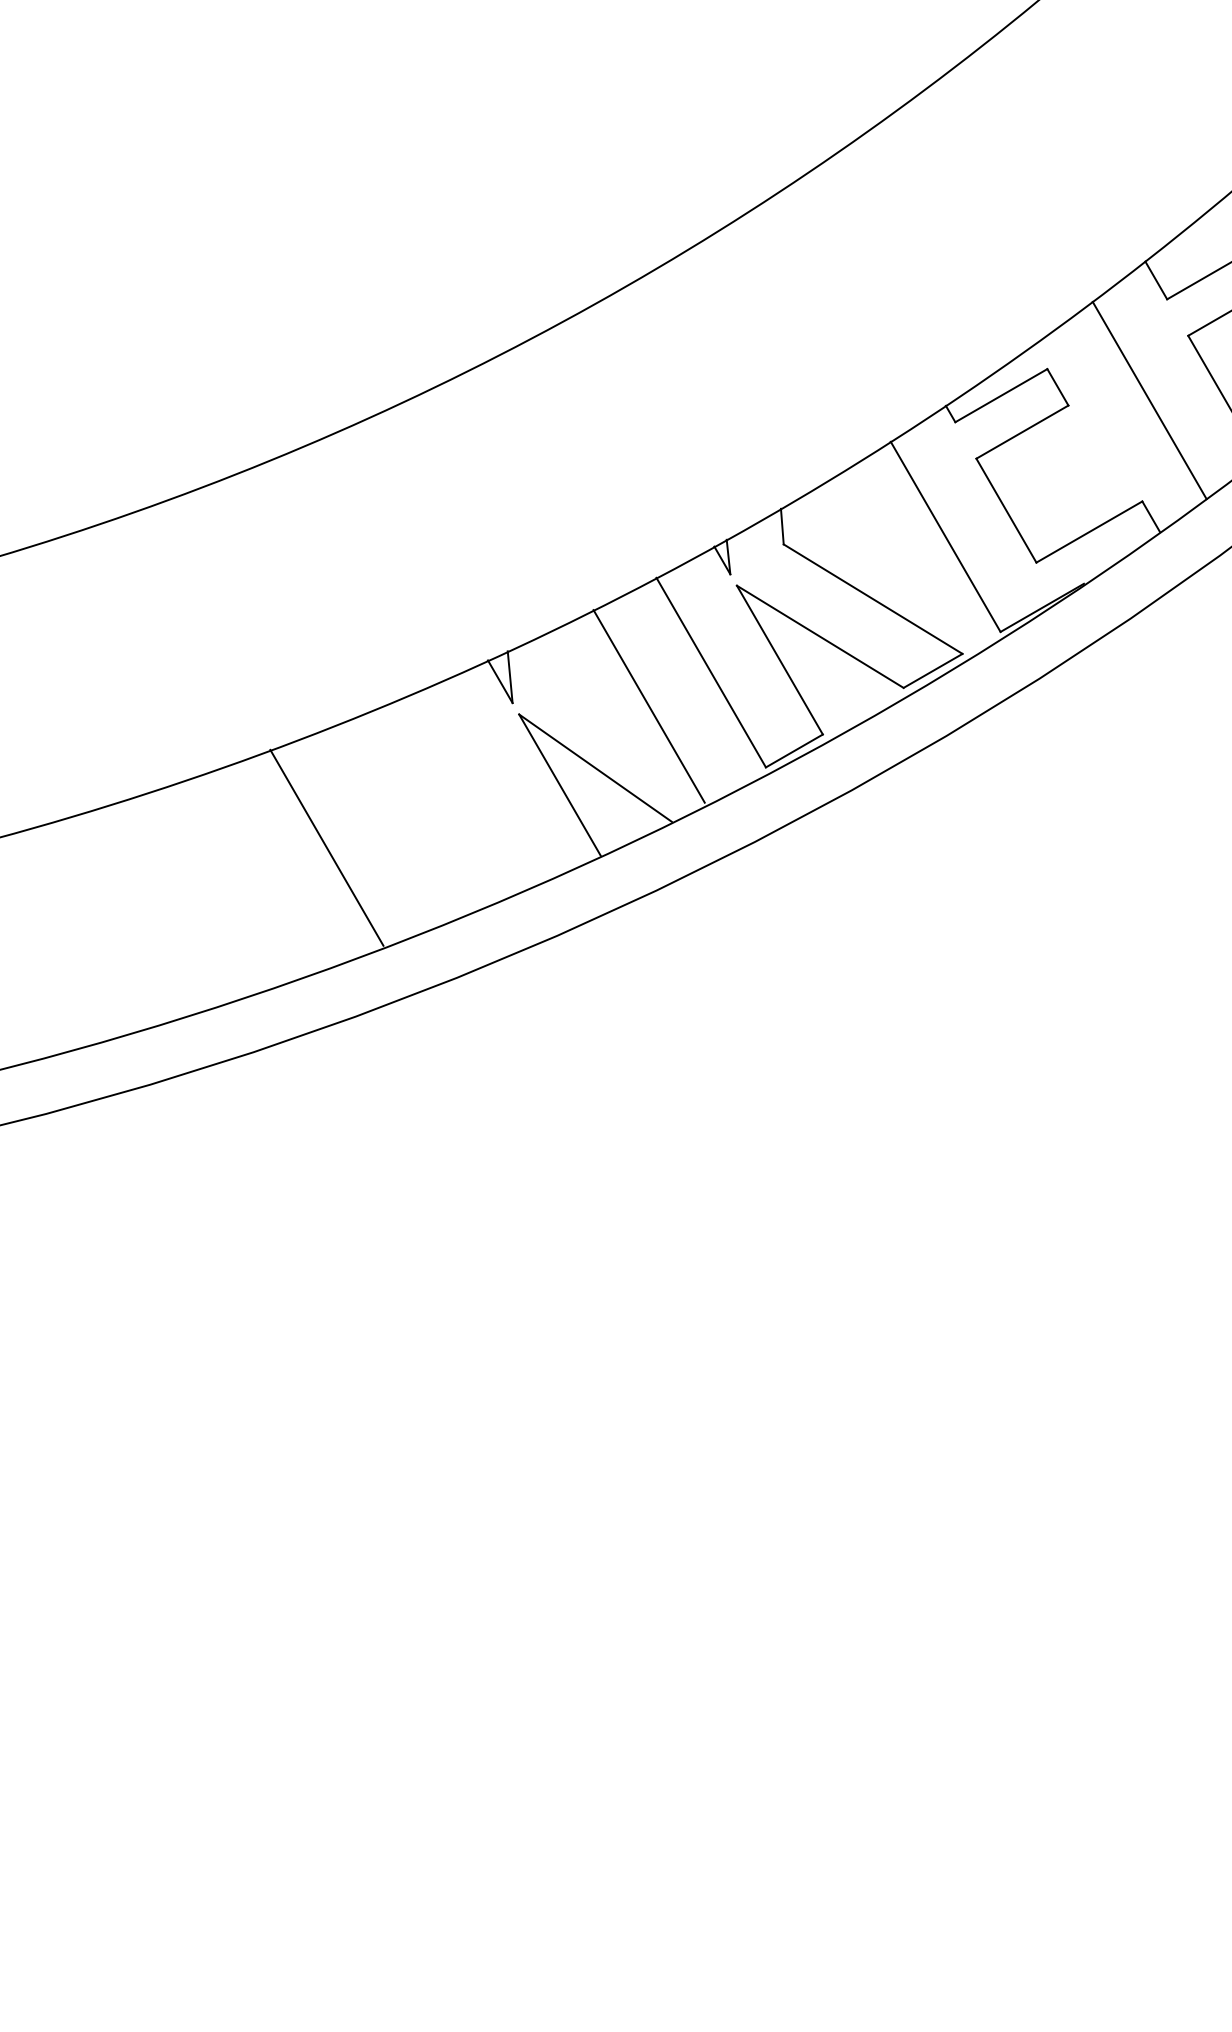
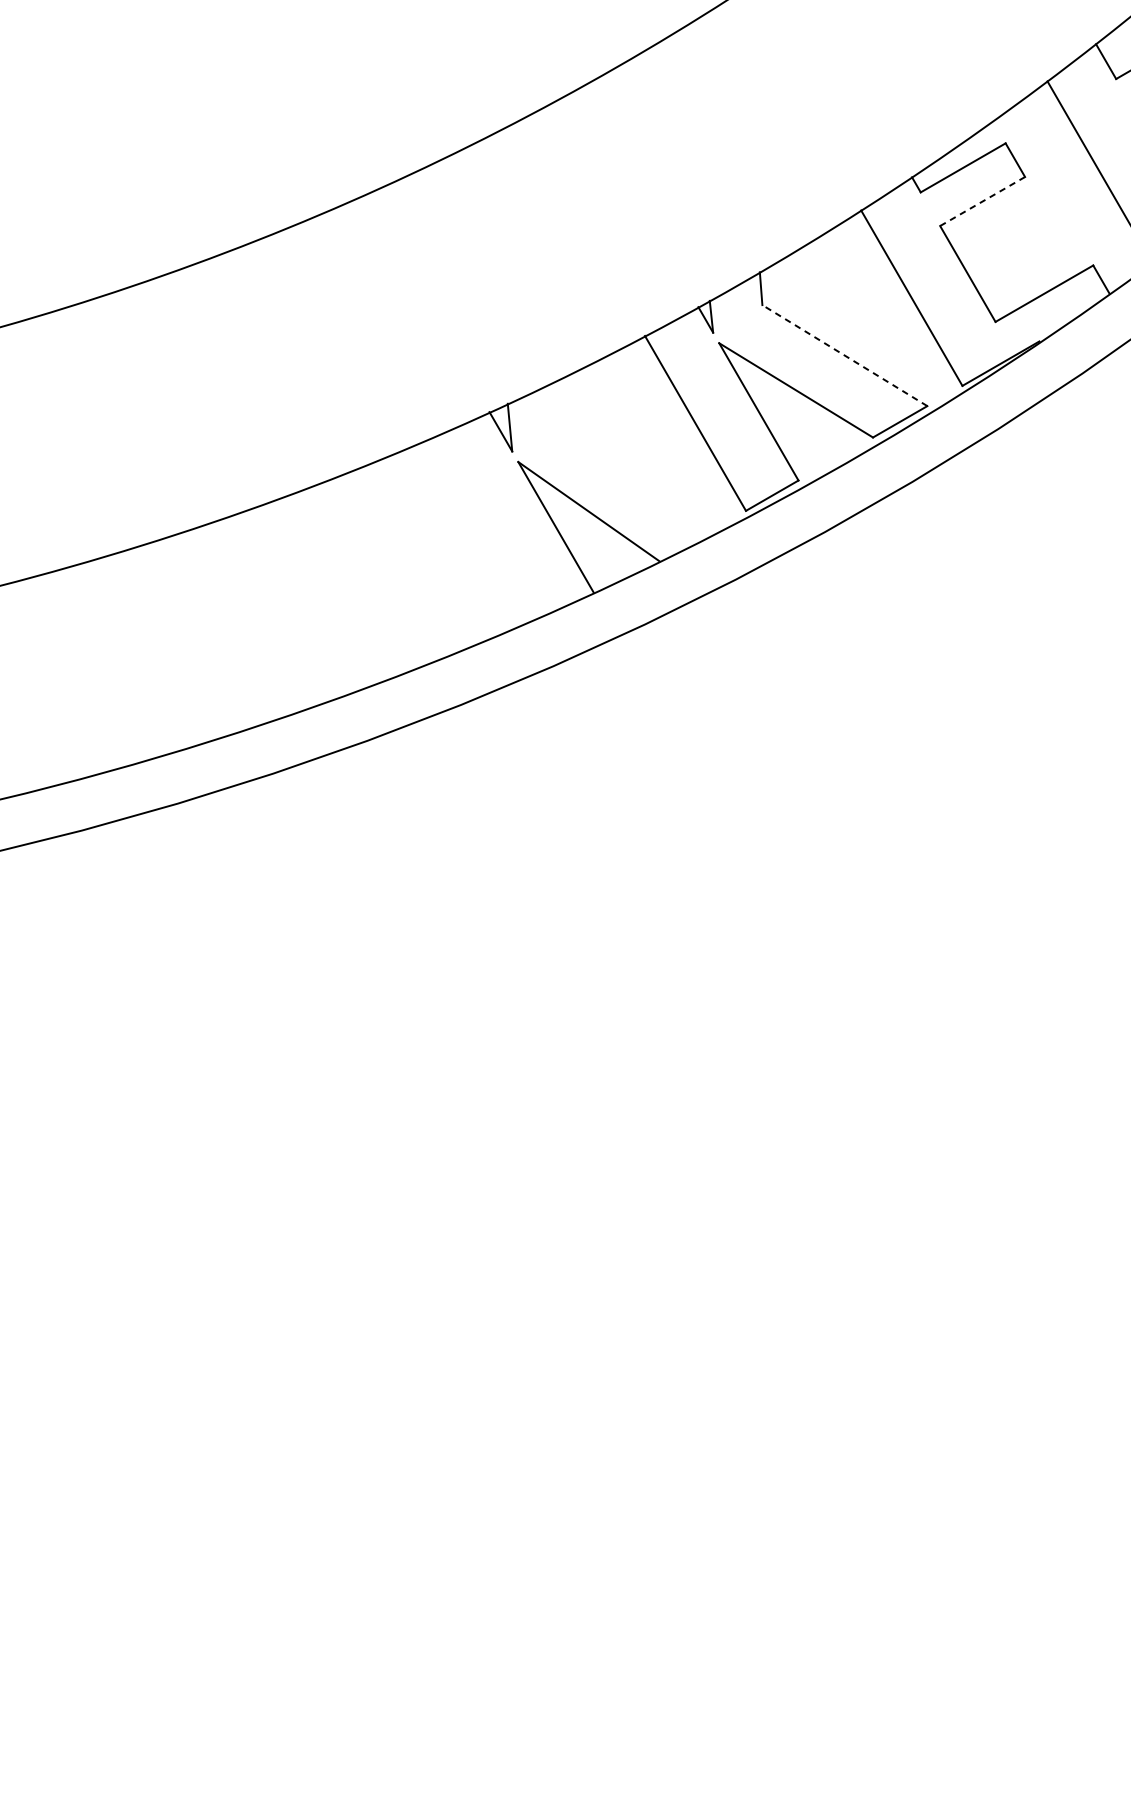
line: (1022, 431) -> (982, 200), solid -> dashed
line: (873, 599) -> (845, 355), solid -> dashed
line: (648, 706) -> (637, 454), removed
line: (326, 847) -> (340, 584), removed

